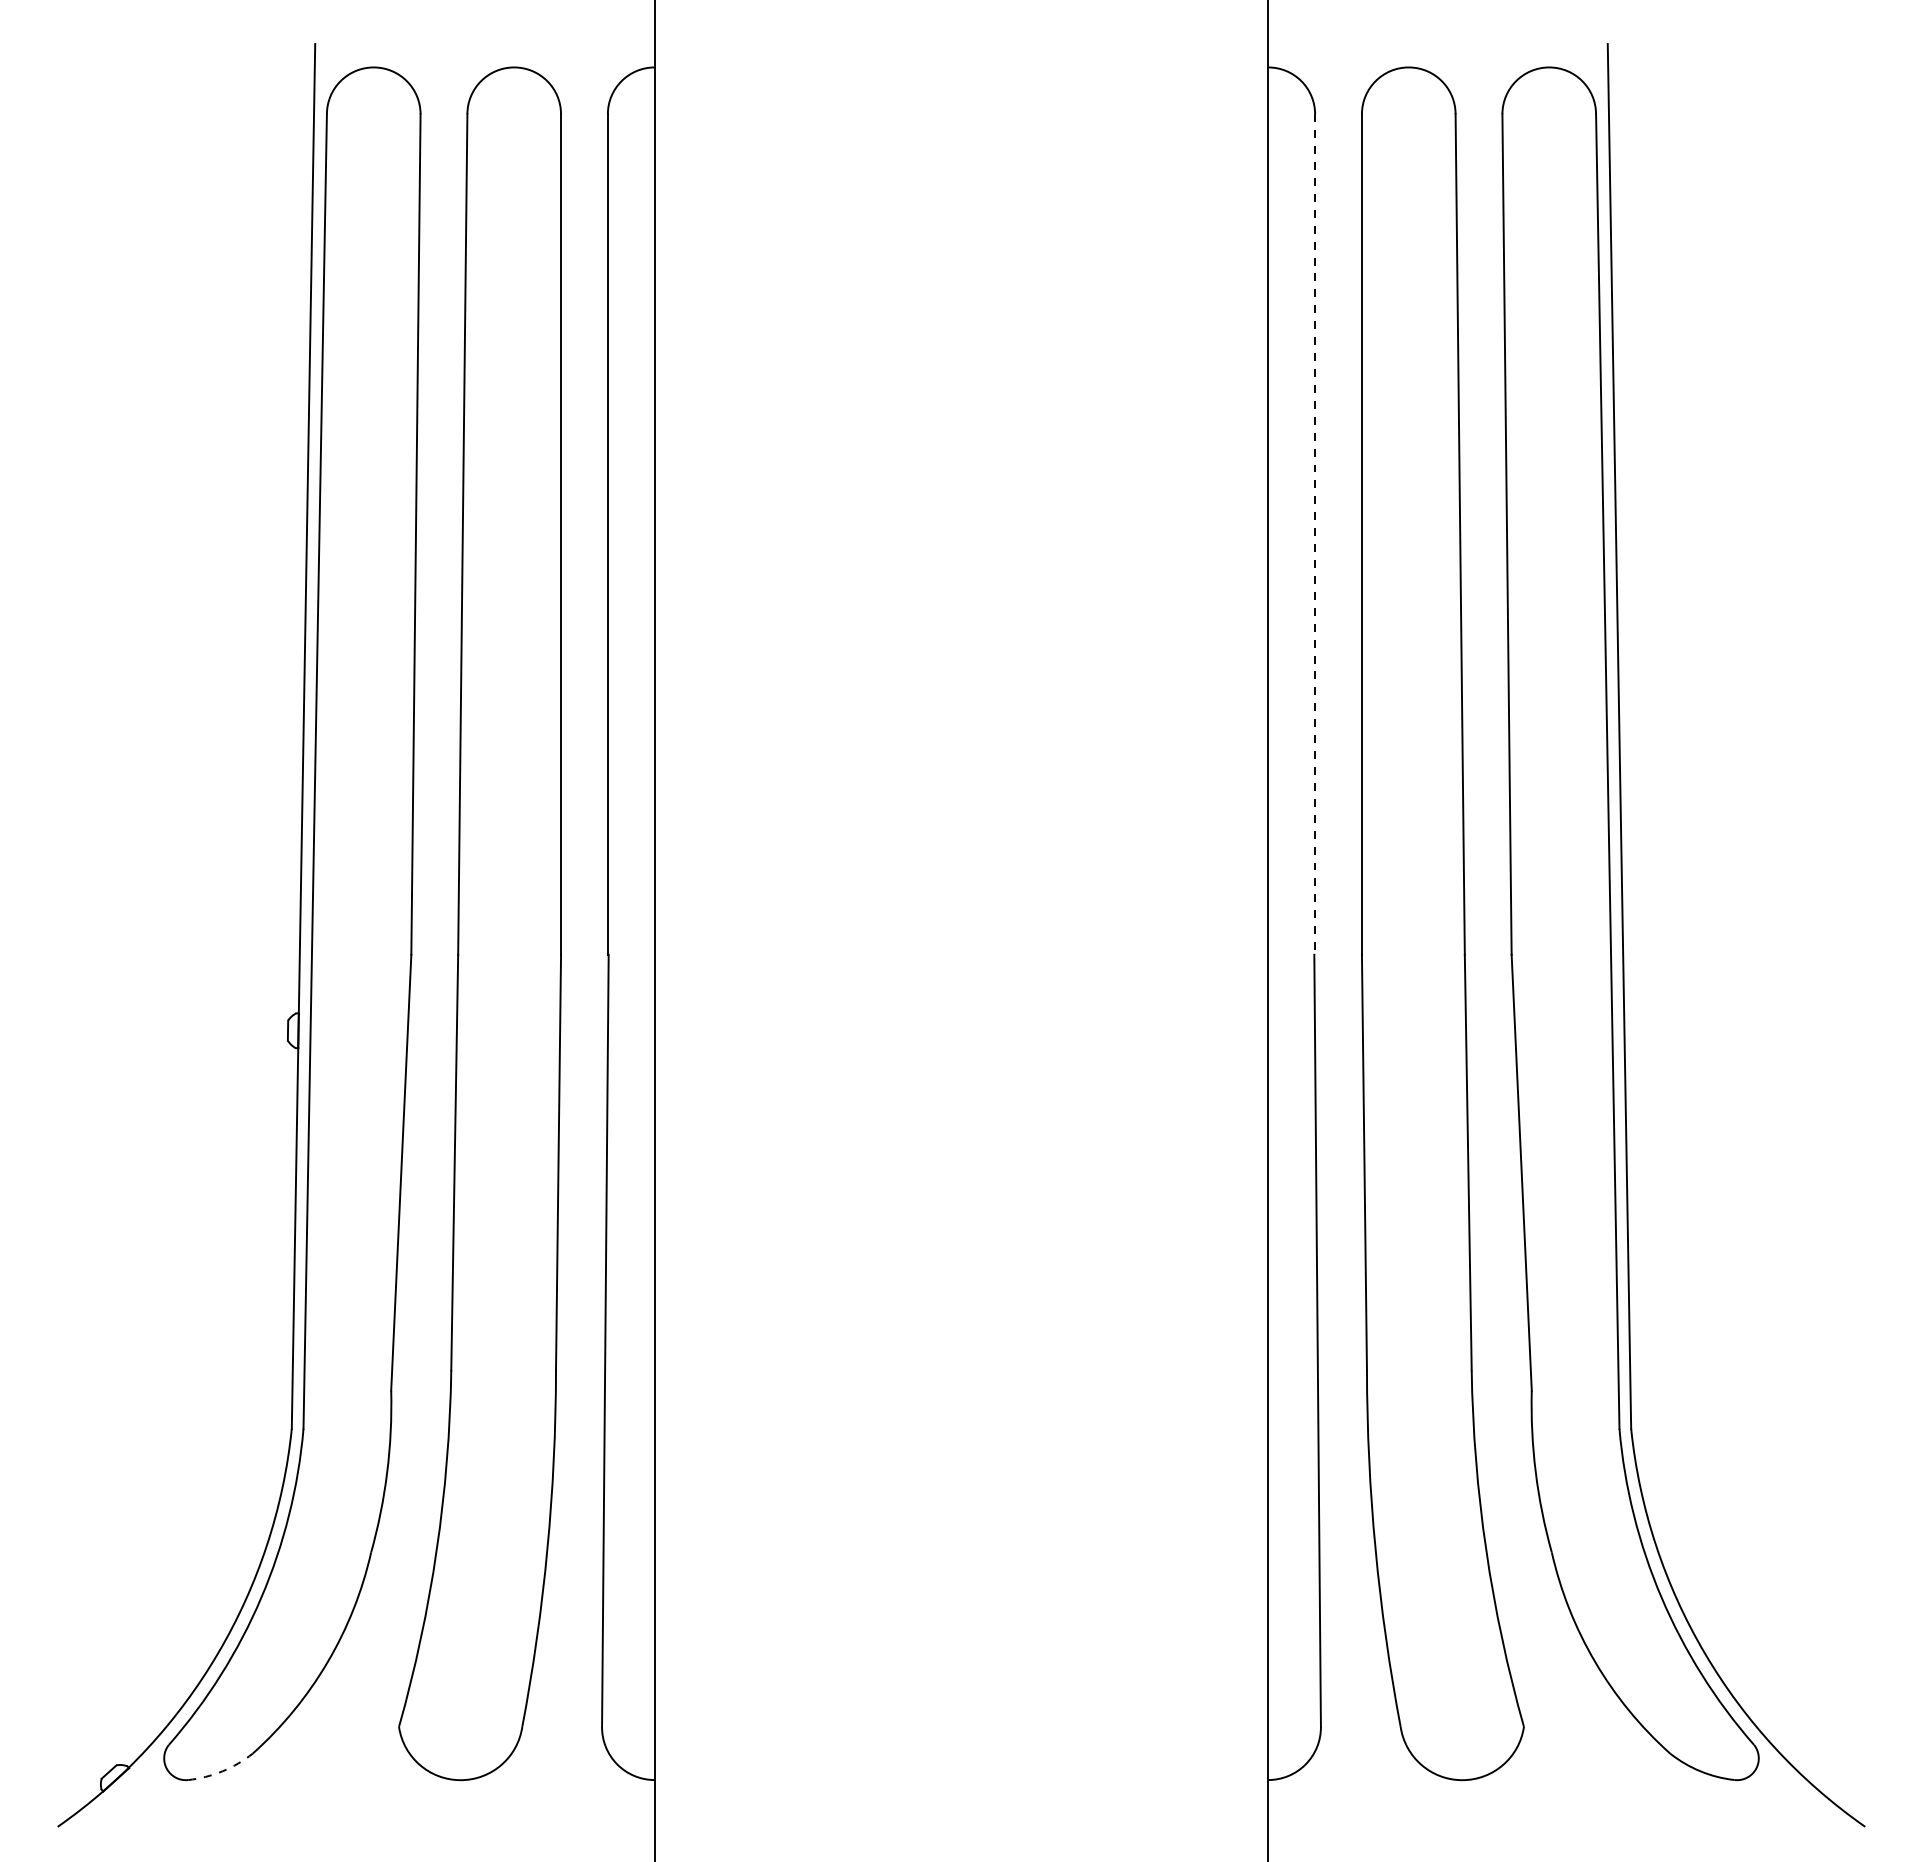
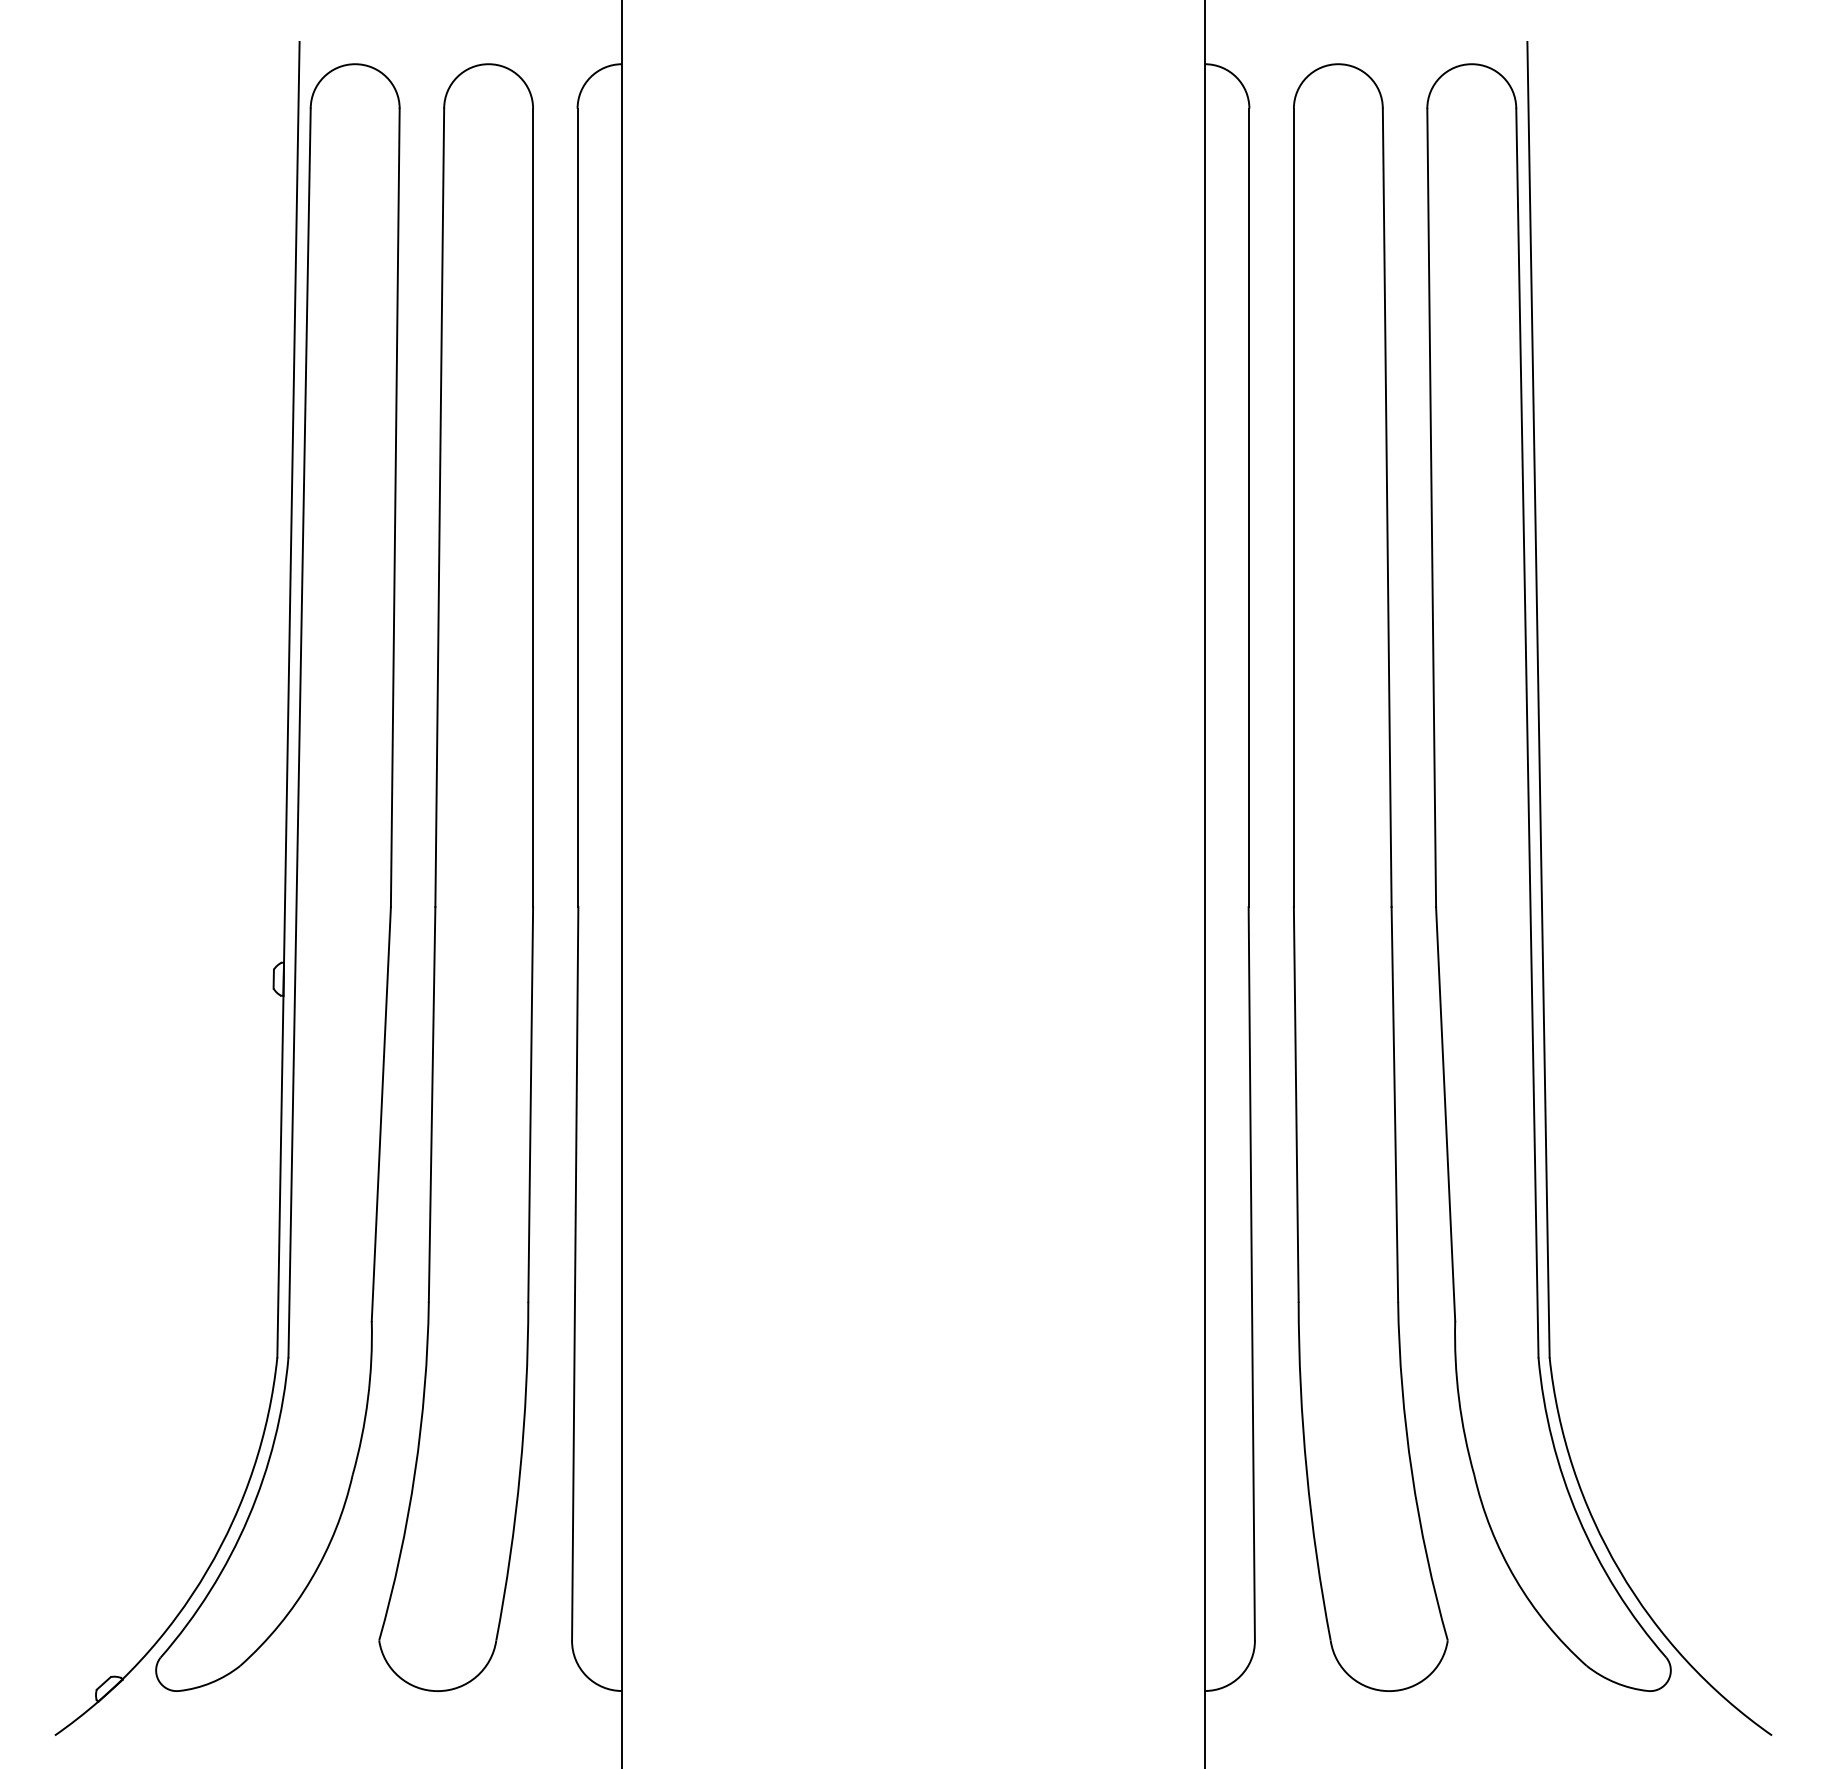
line: (1315, 535) -> (1249, 508), dashed -> solid
arc: (222, 1771) -> (211, 1682), dashed -> solid

